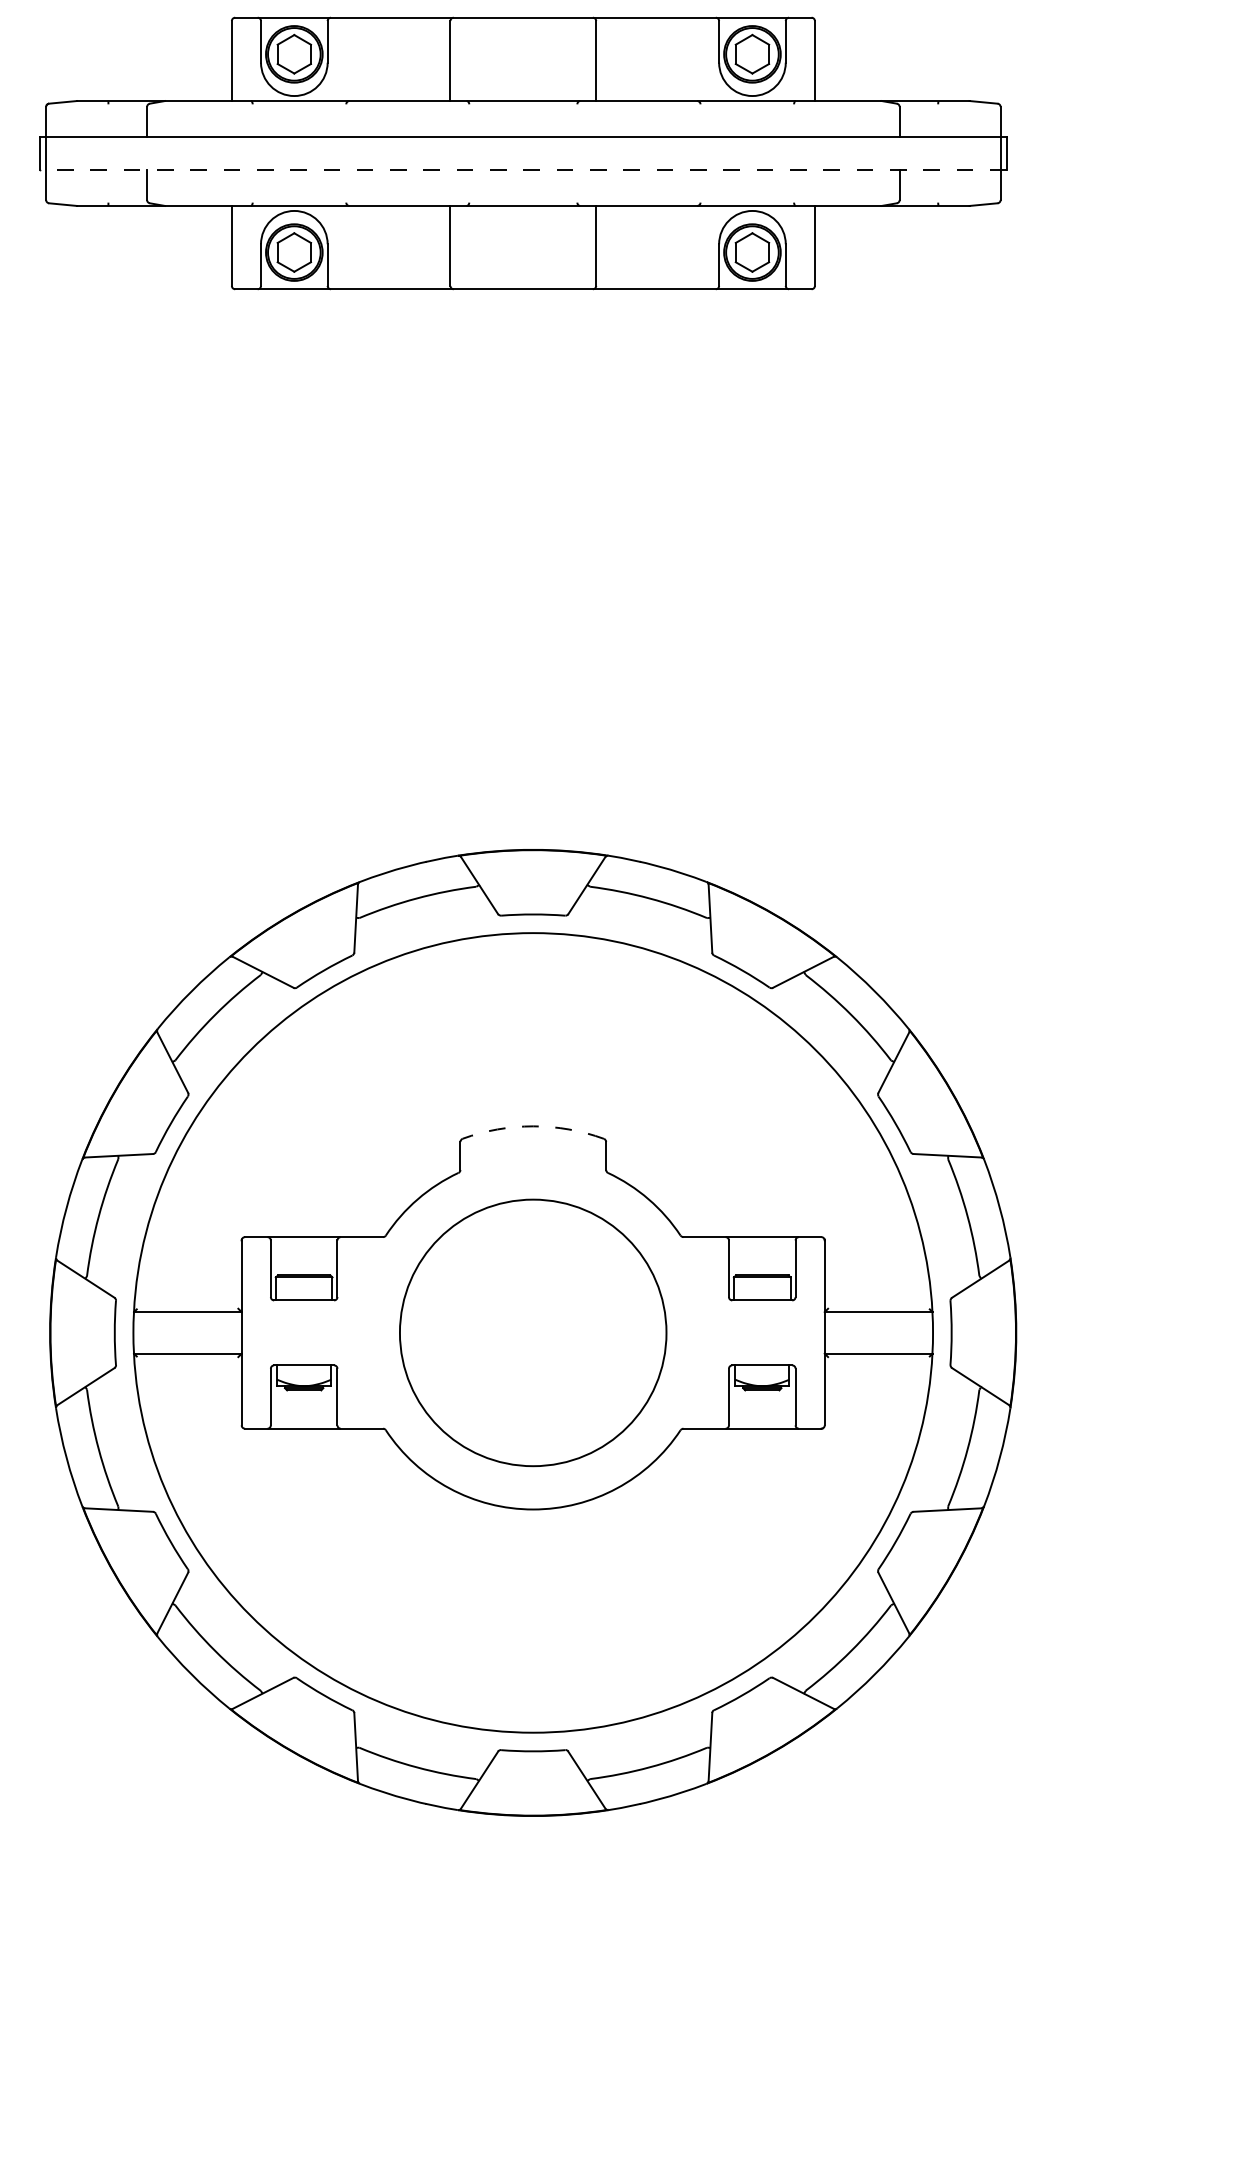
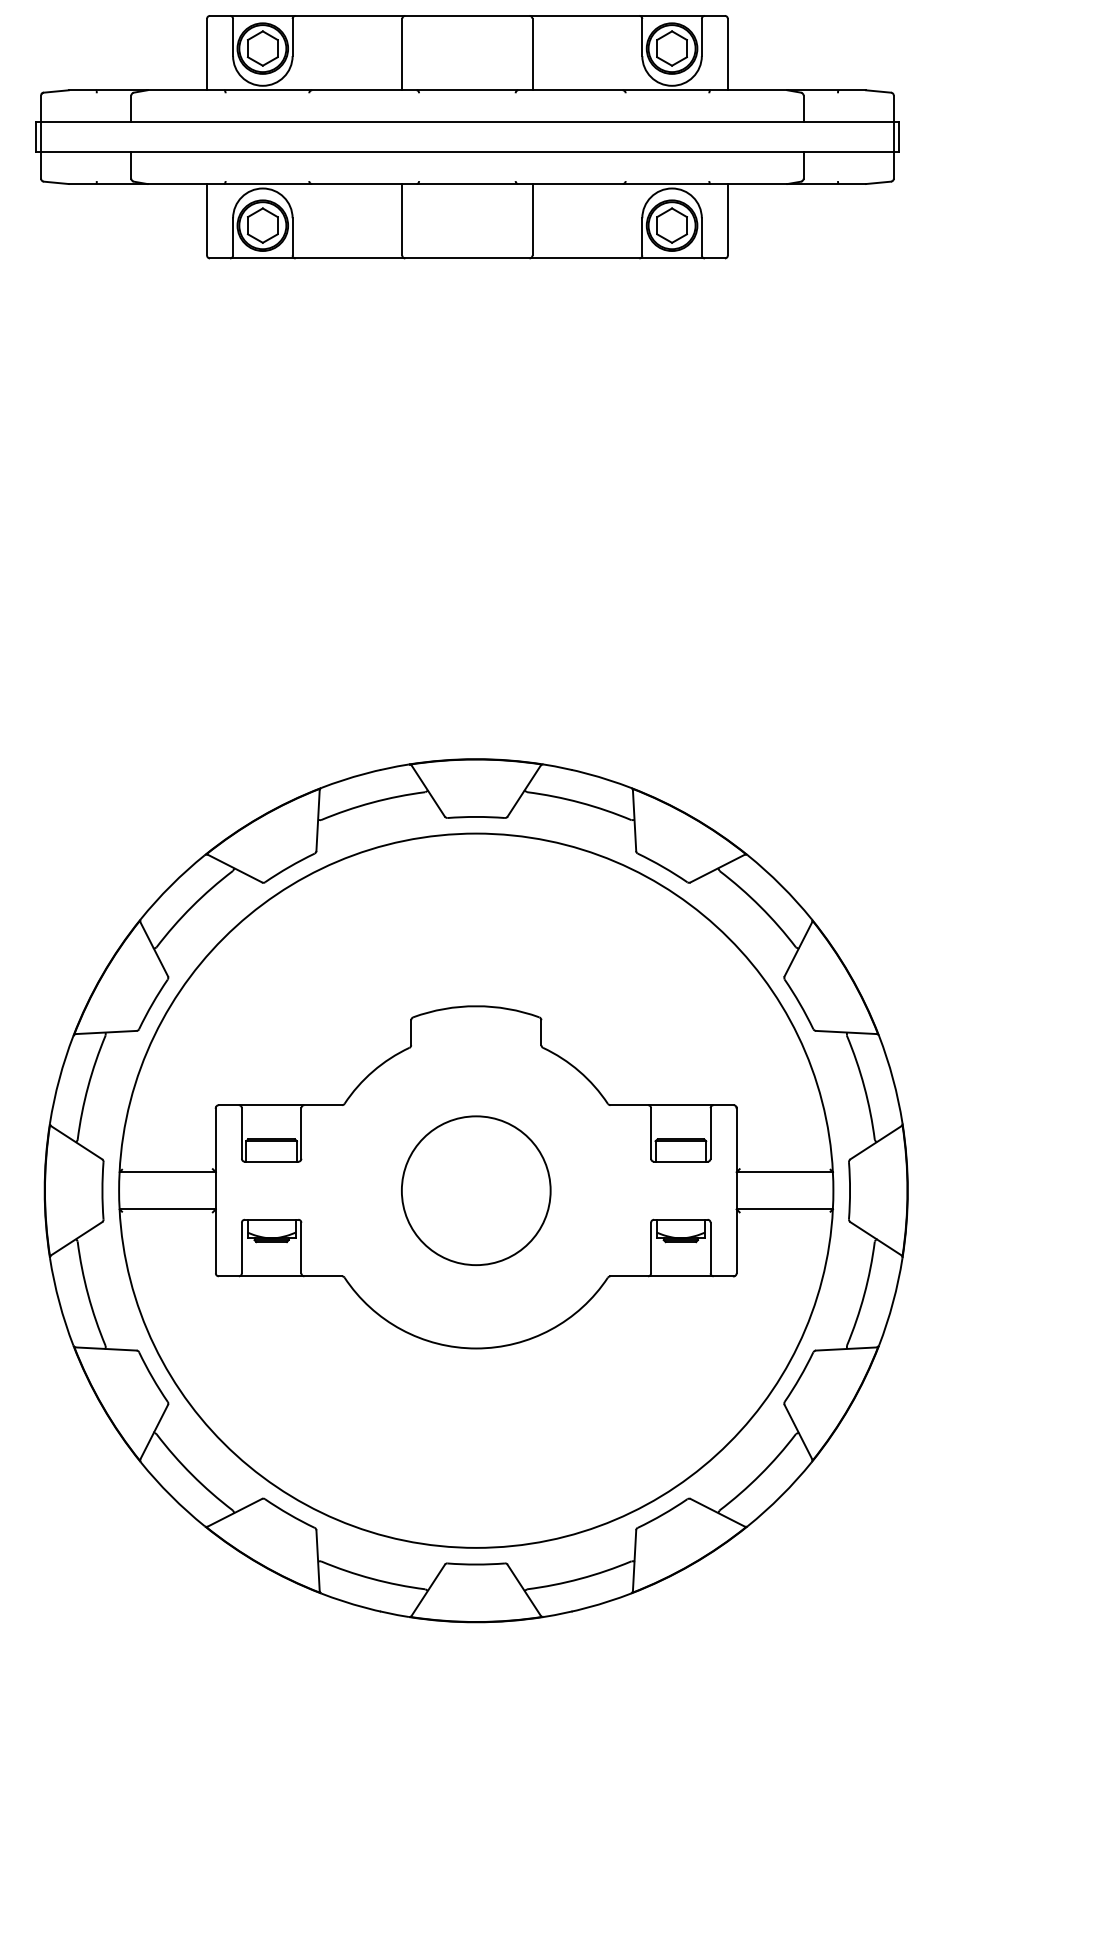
line: (522, 170) -> (466, 152), dashed -> solid
arc: (533, 1126) -> (476, 1006), dashed -> solid
circle: (532, 1332) -> (475, 1190), size x0.62

